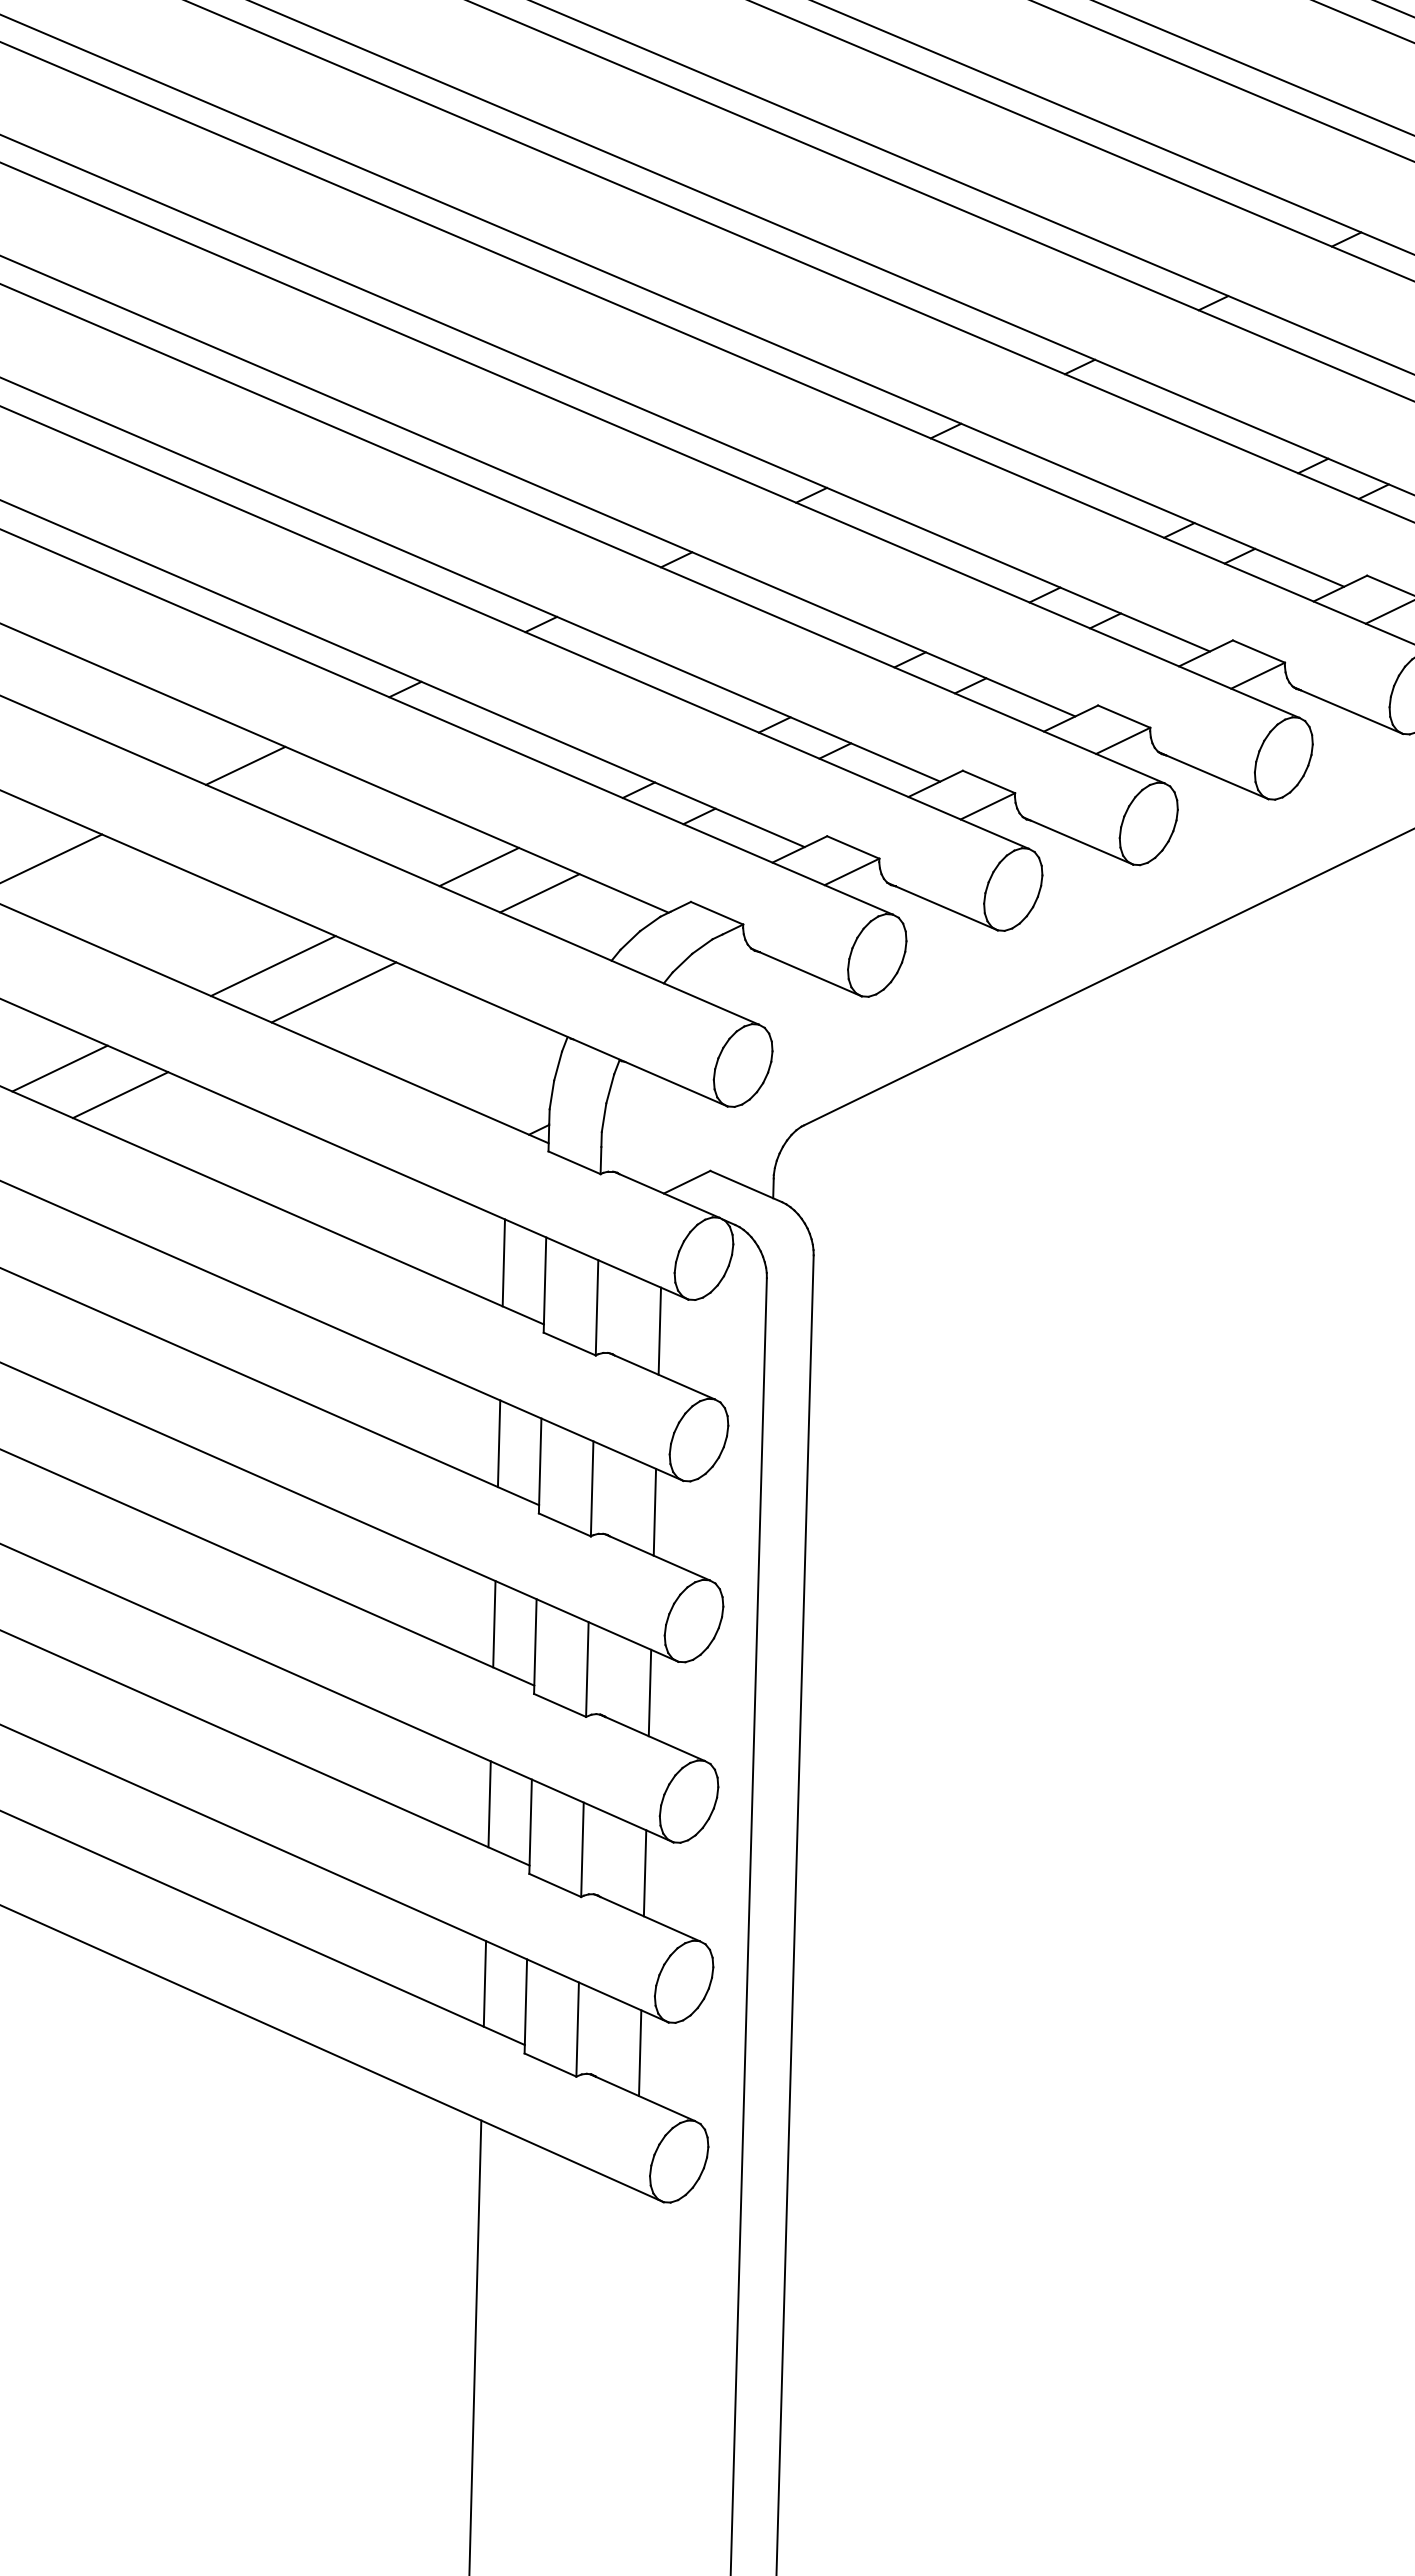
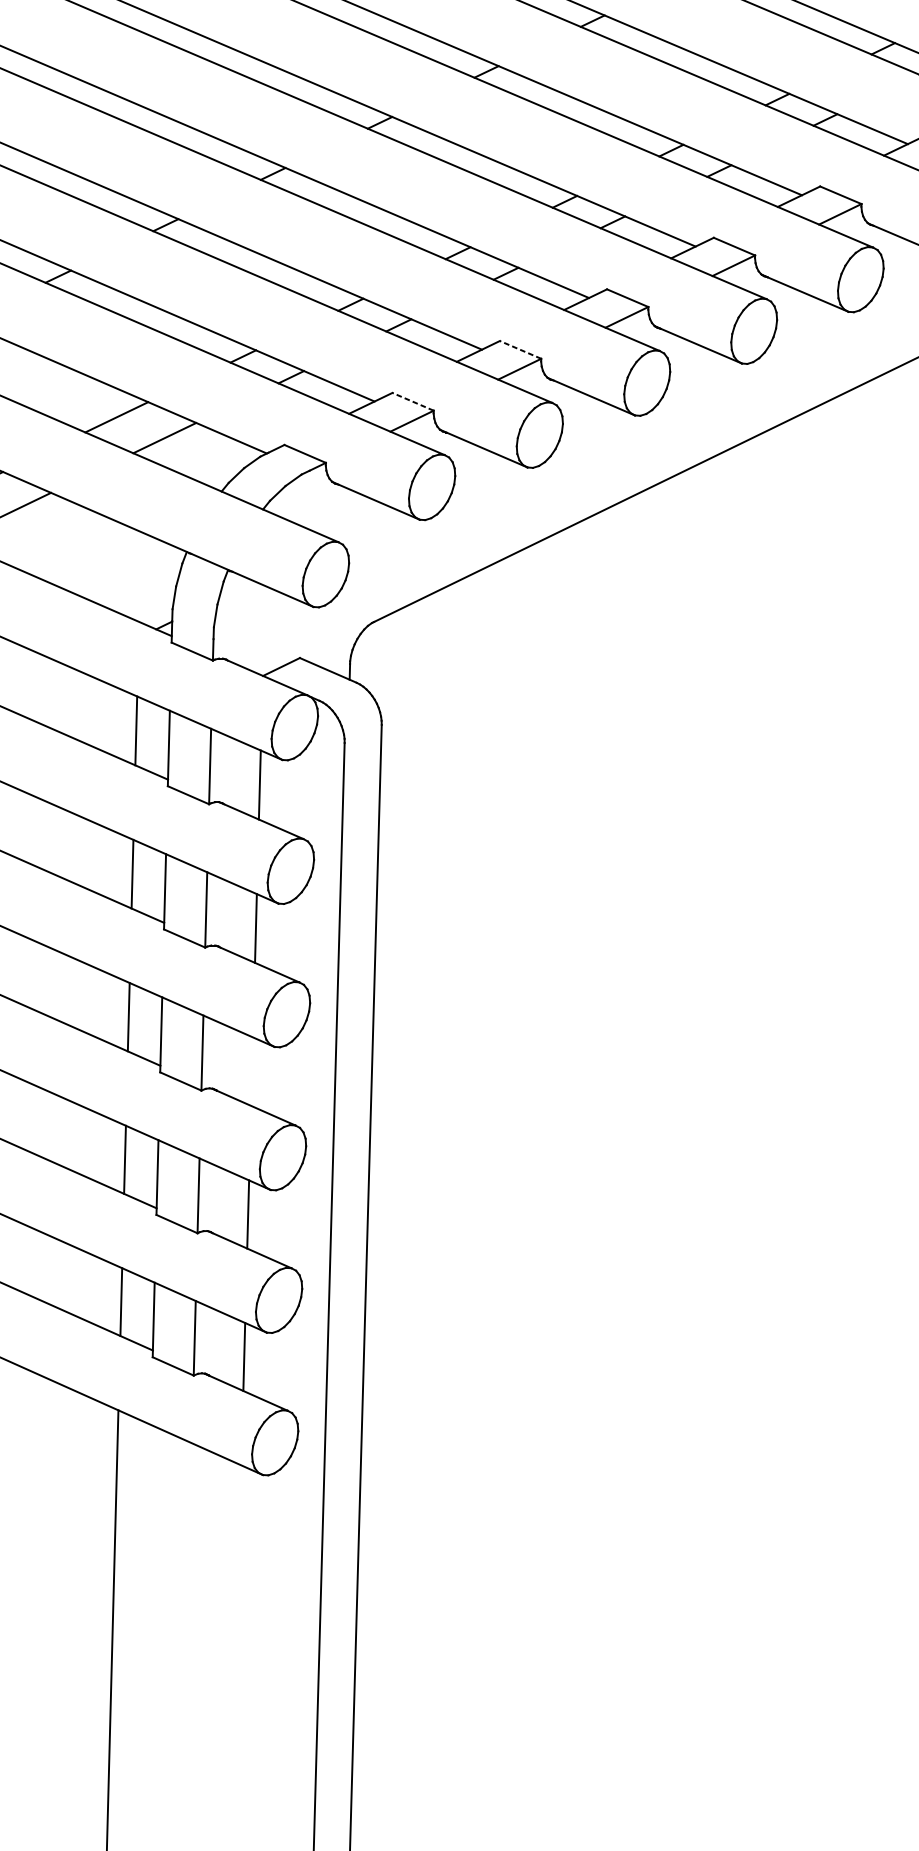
line: (988, 781) -> (520, 349), solid -> dashed
line: (852, 847) -> (412, 401), solid -> dashed
line: (649, 1692) -> (251, 1071), removed

